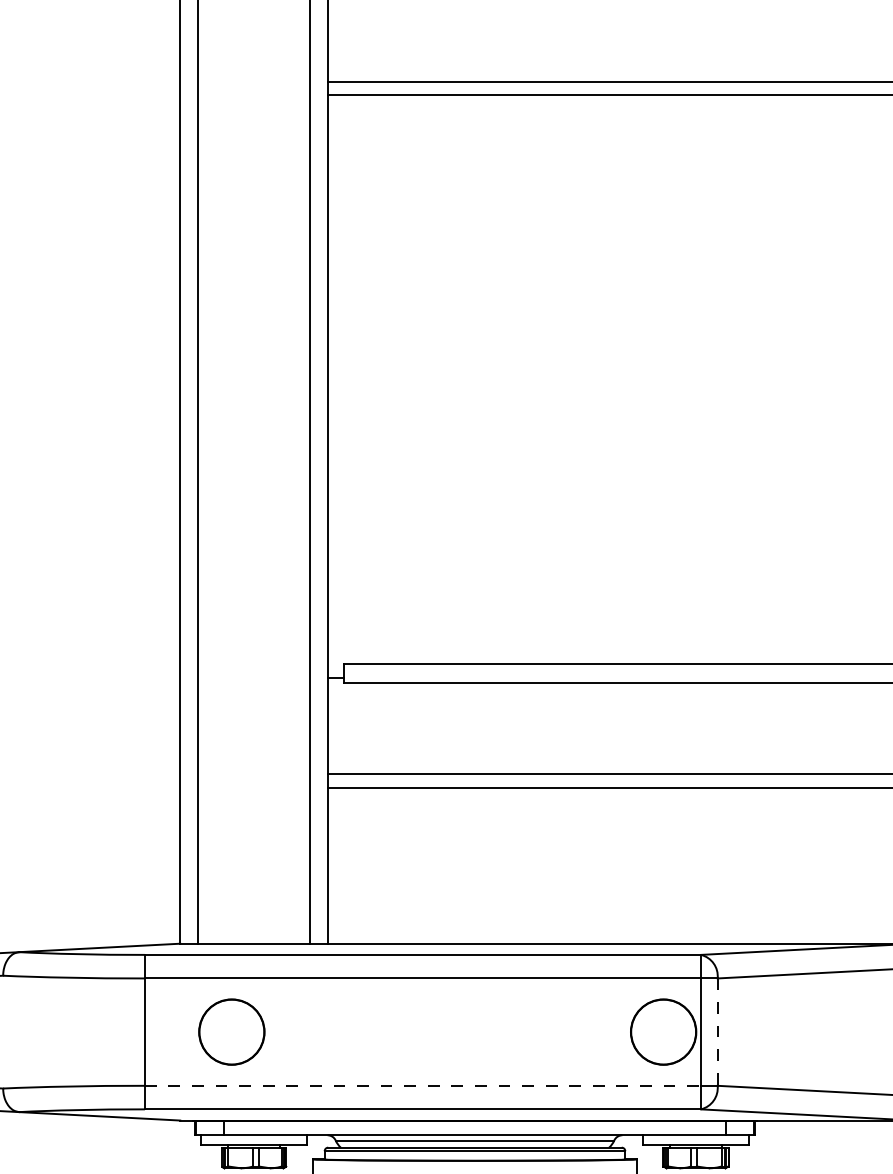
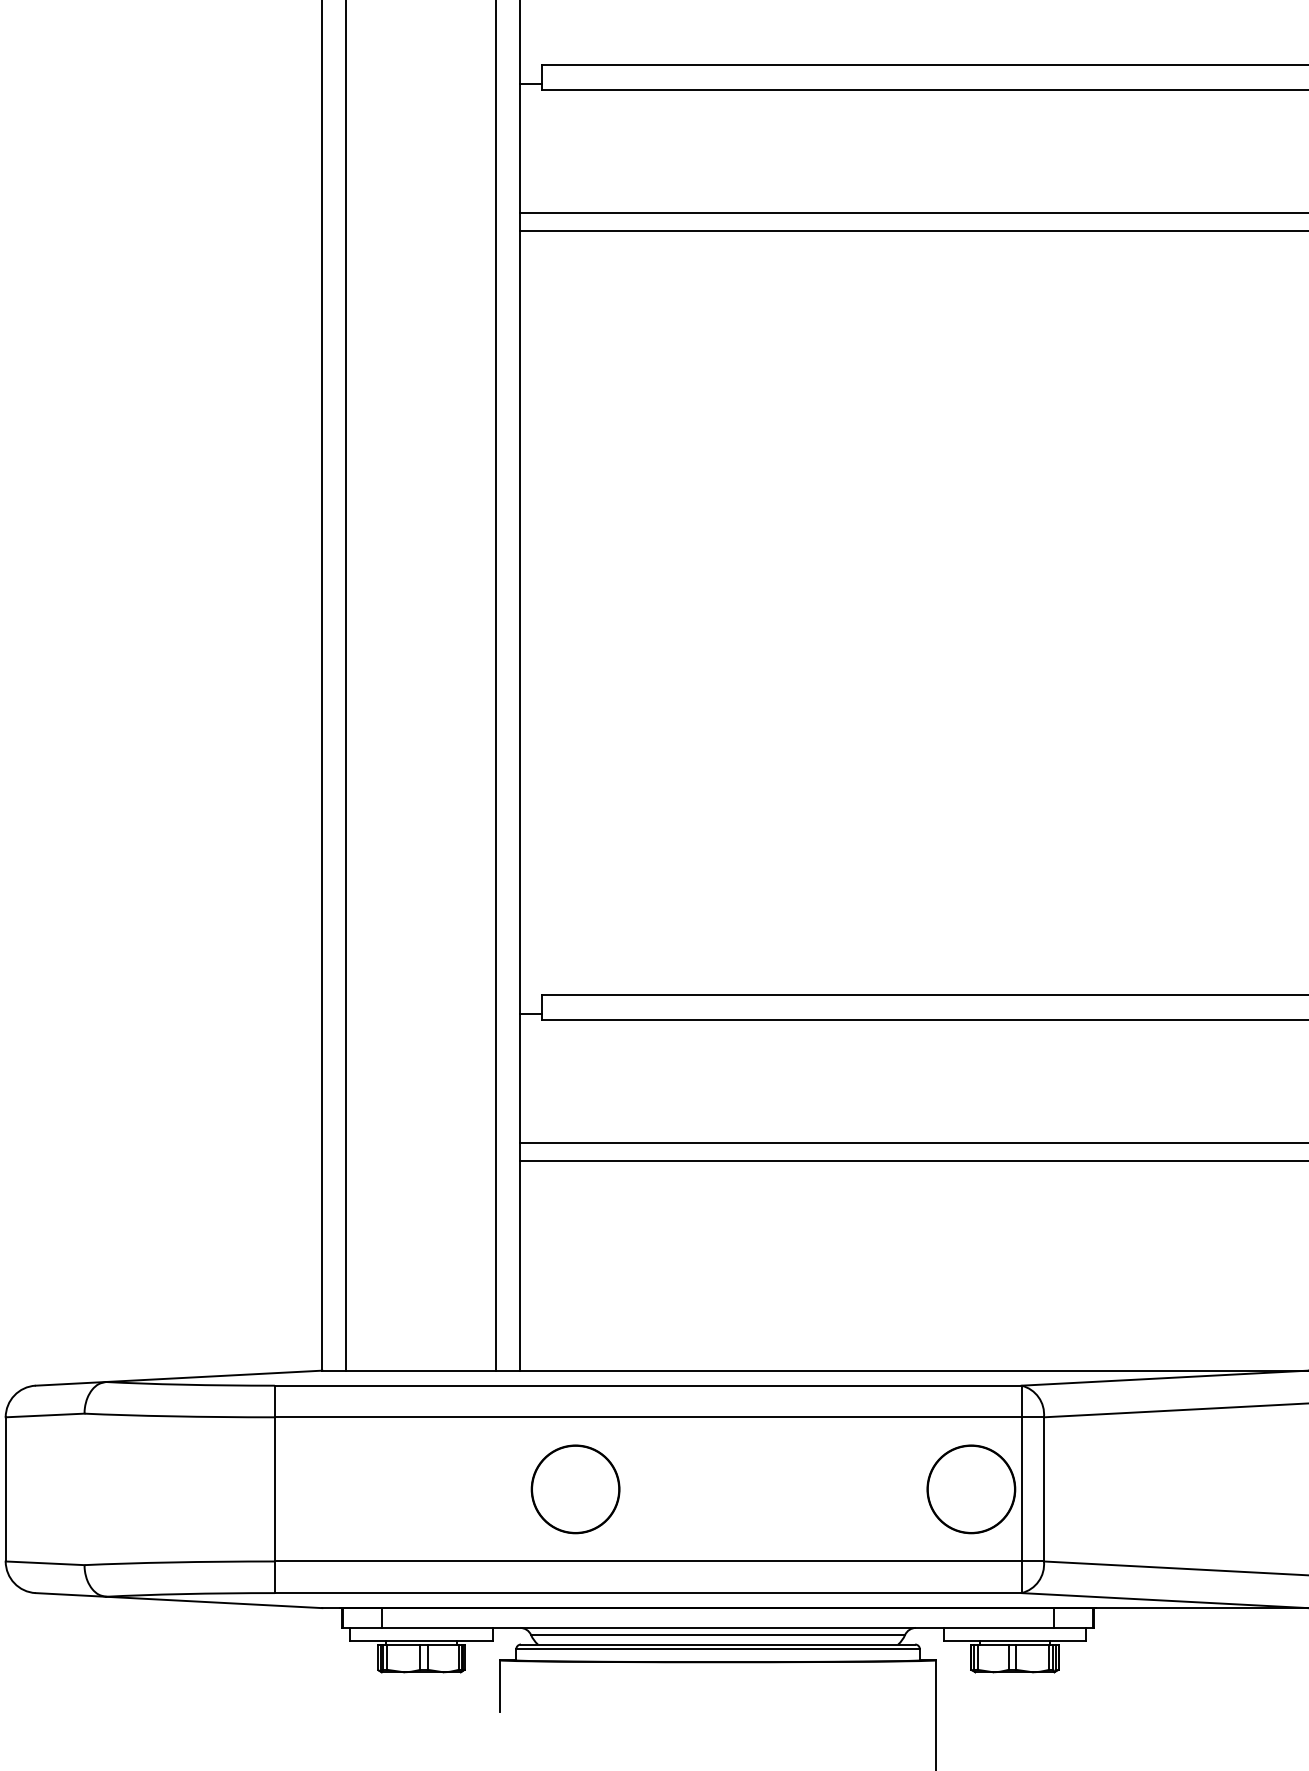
part: (231, 1032) -> (575, 1489), moved
line: (717, 1032) -> (1043, 1489), dashed -> solid
line: (423, 1085) -> (648, 1561), dashed -> solid

